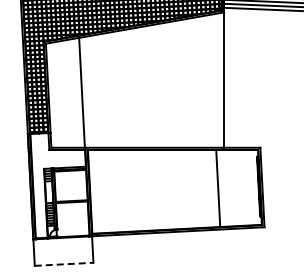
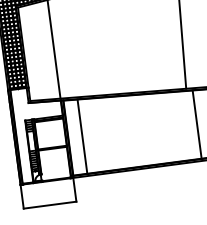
line: (218, 189) -> (197, 124), moved
line: (105, 191) -> (82, 136), added
line: (64, 264) -> (50, 205), dashed -> solid

